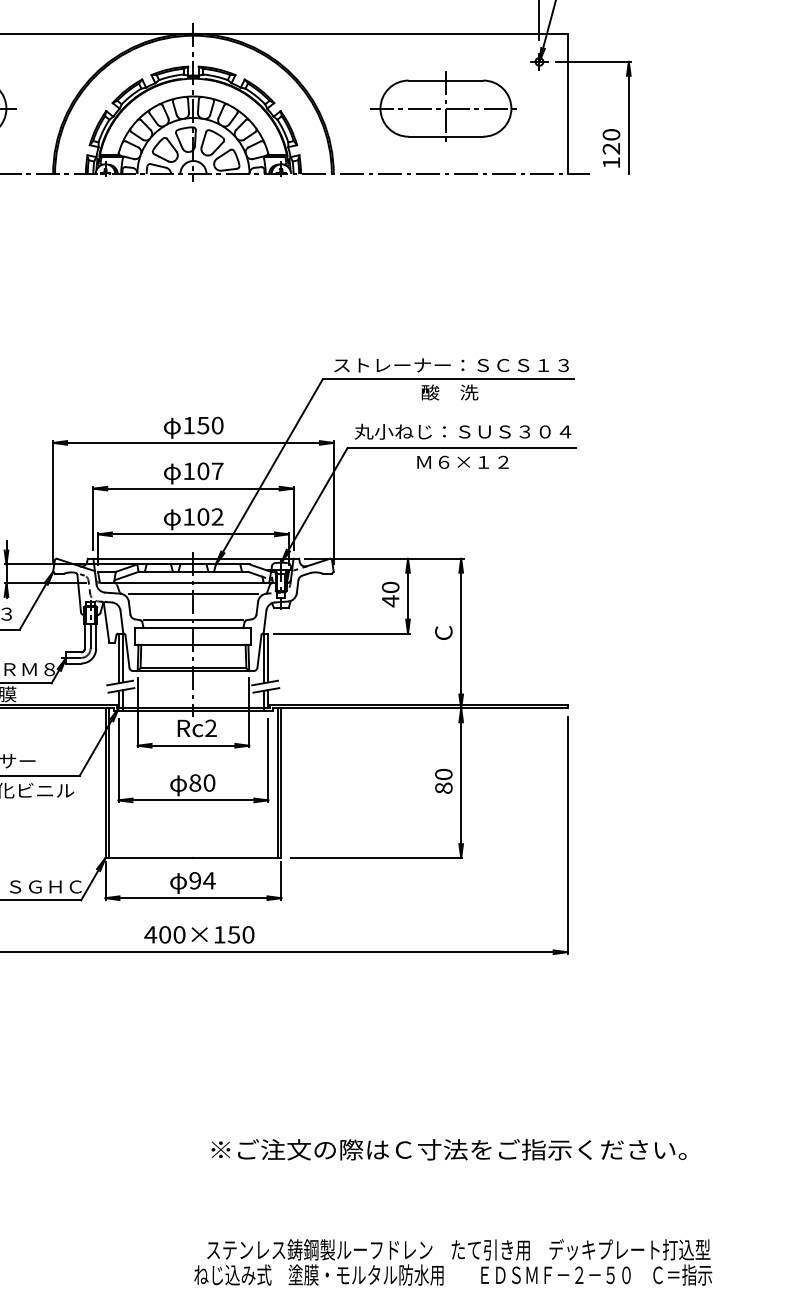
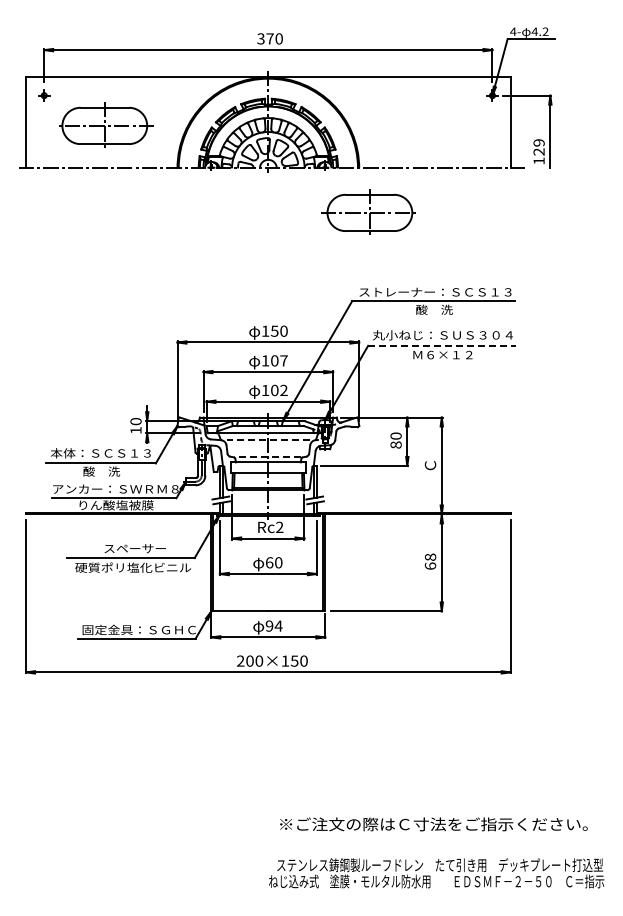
part: (443, 106) -> (368, 211), moved
text: (610, 134) -> (538, 142), 120 -> 129
line: (462, 447) -> (442, 345), solid -> dashed
line: (193, 594) -> (268, 440), solid -> dashed
text: (389, 601) -> (395, 445), 40 -> 80
line: (192, 620) -> (267, 457), solid -> dashed
text: (443, 781) -> (430, 561), 80 -> 68
text: (195, 782) -> (269, 562), 80 -> 60
text: (150, 933) -> (240, 660), 400×150 -> 200×150
text: (448, 1149) -> (433, 824), moved

